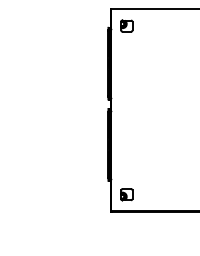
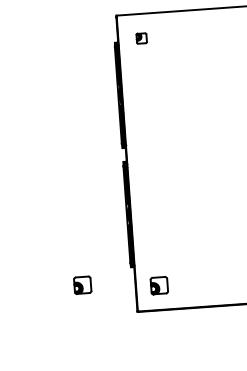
part: (126, 25) -> (141, 37), size x0.6
part: (74, 190) -> (82, 285), added

